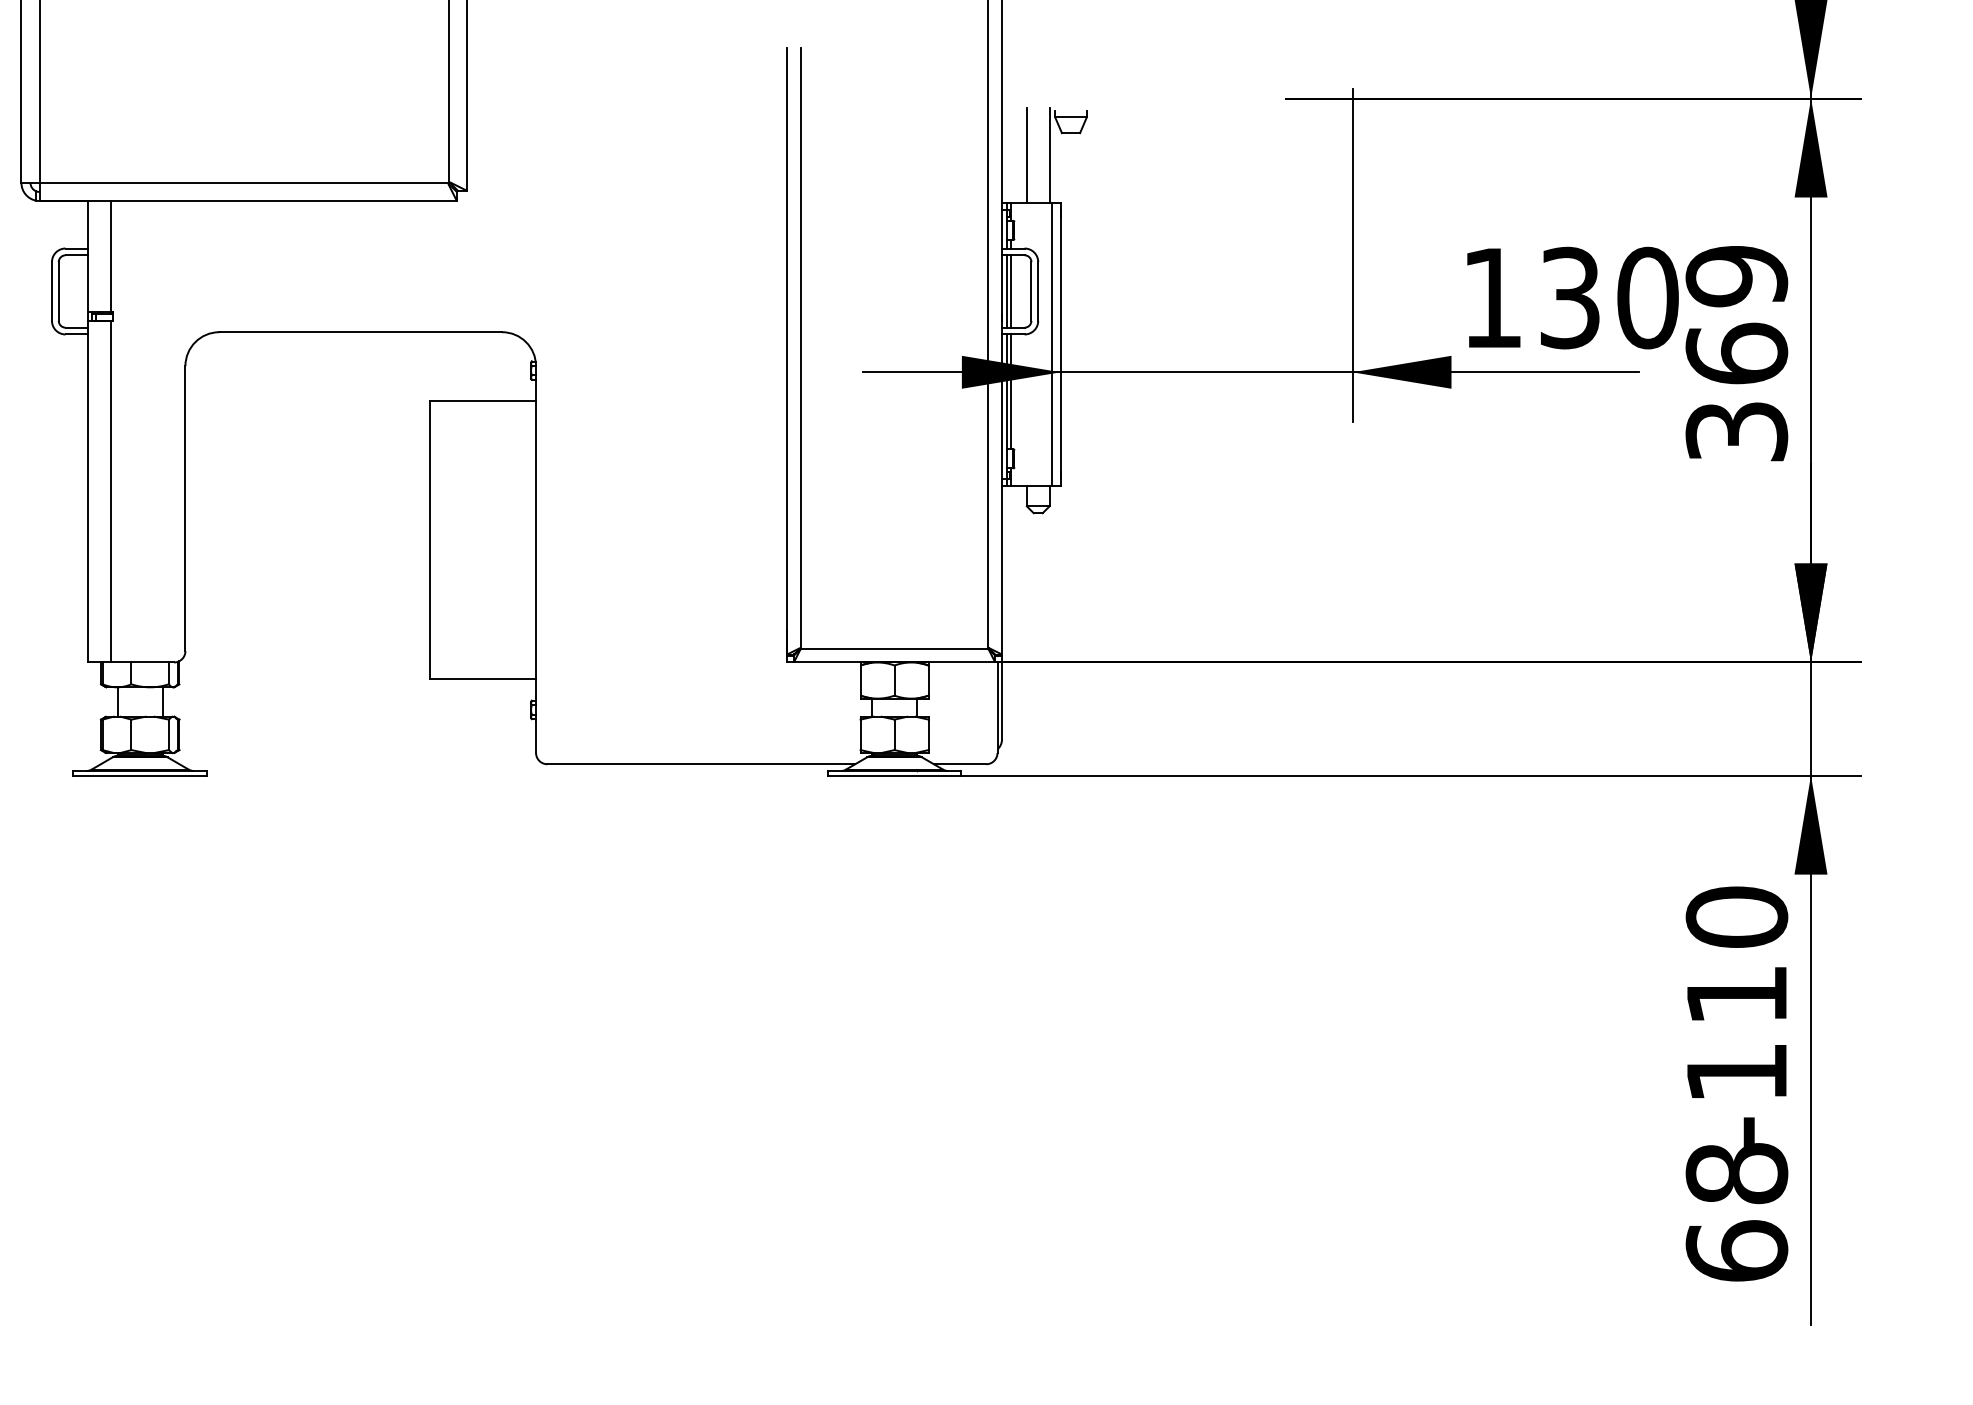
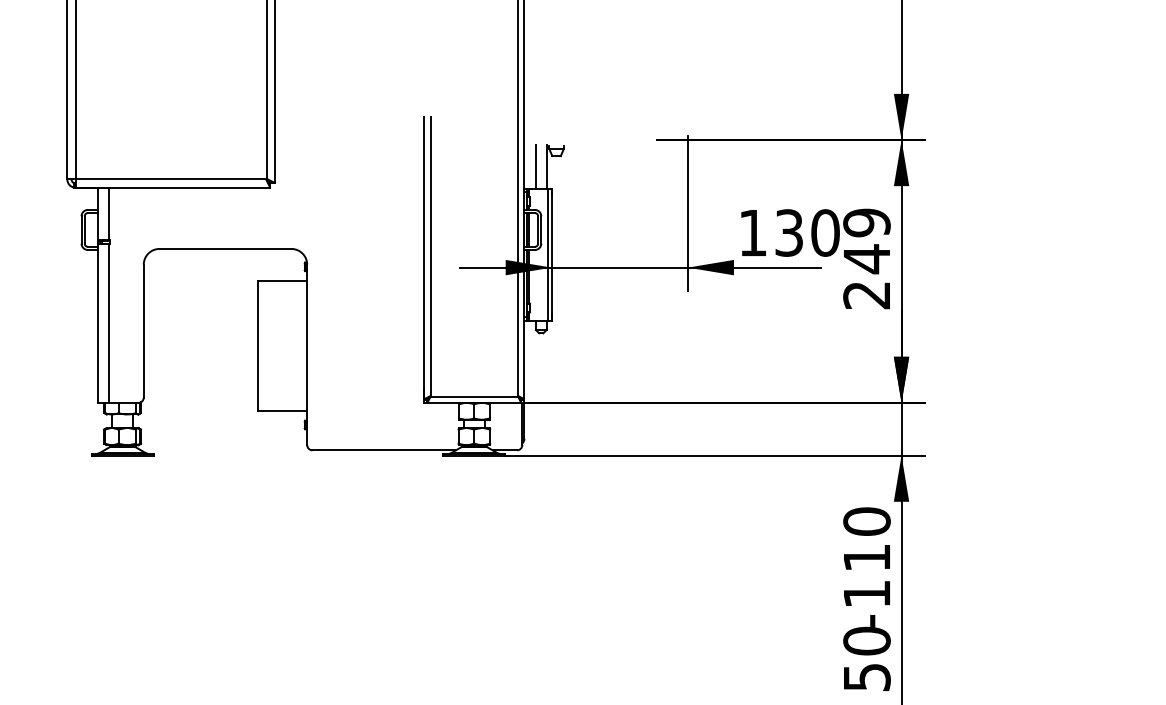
text: (1735, 391) -> (866, 276), 369 -> 249
text: (1735, 1210) -> (866, 658), 68 -> 50

